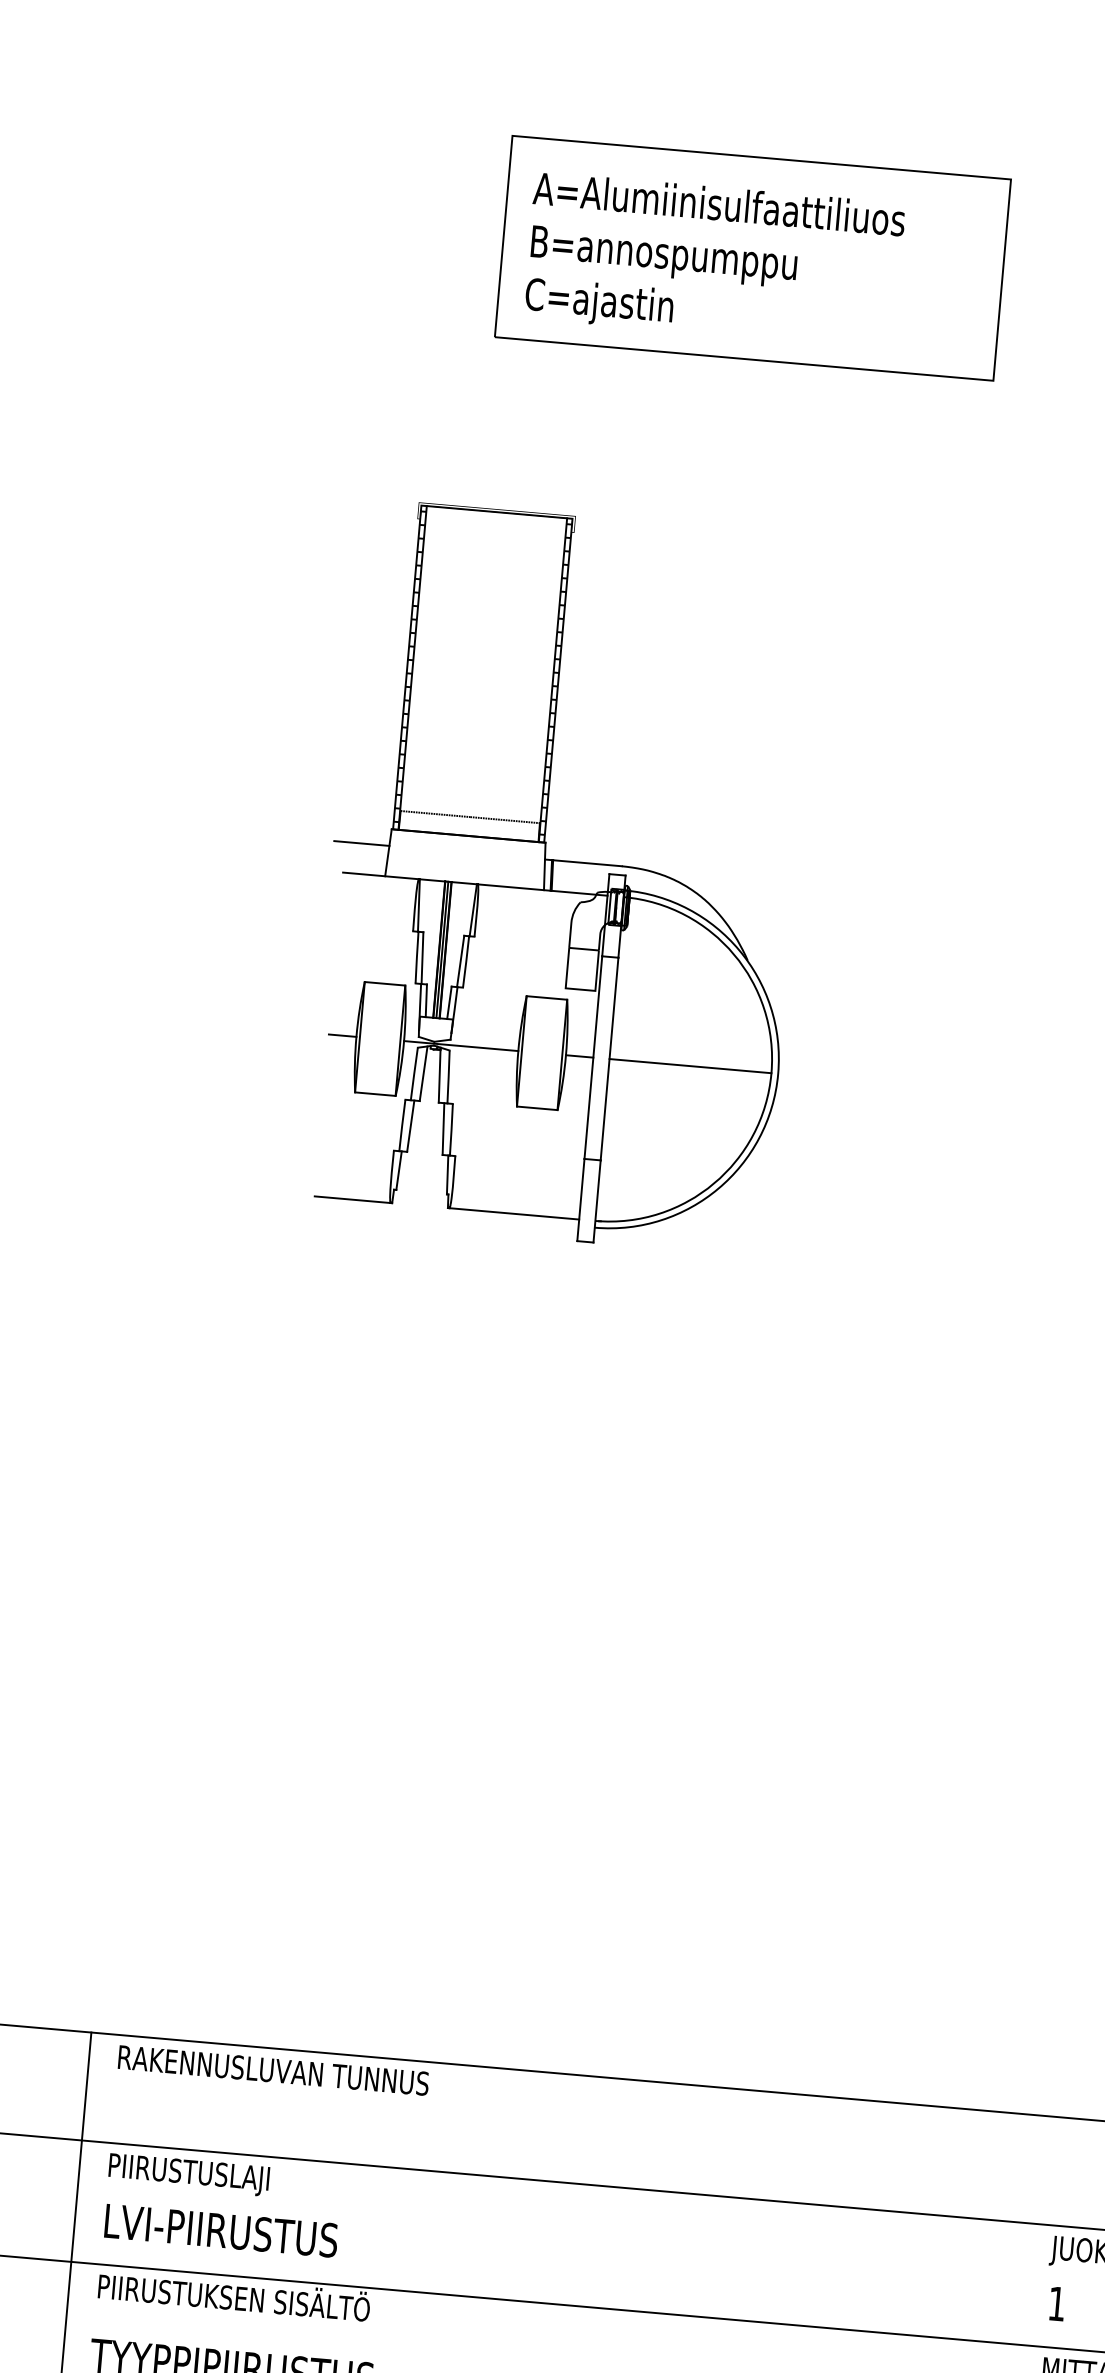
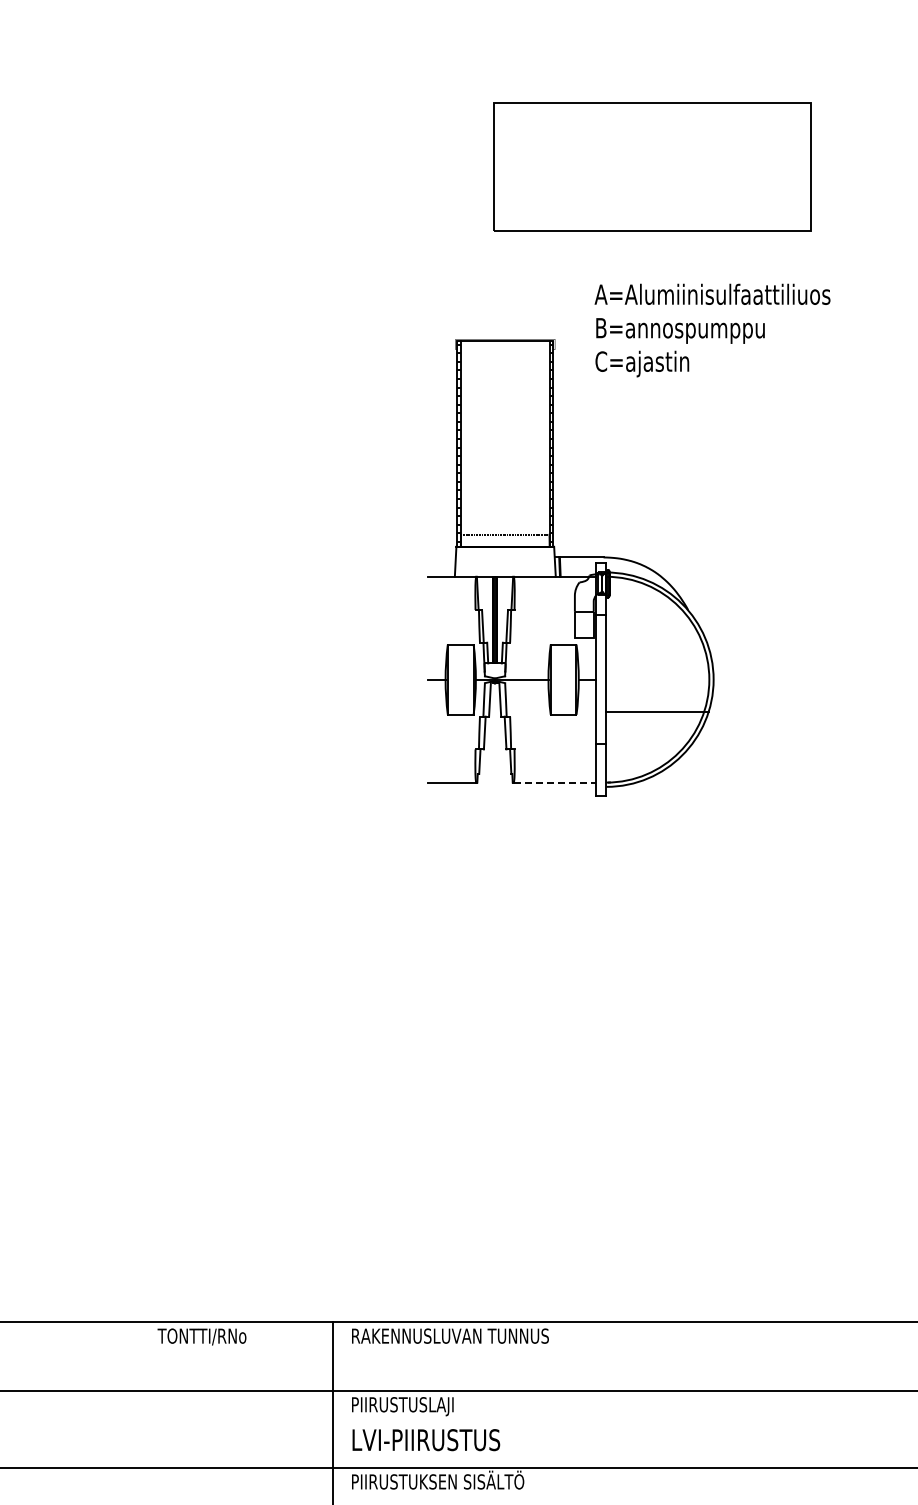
text: (714, 260) -> (712, 330), moved
line: (360, 843) -> (437, 557), removed
line: (689, 1065) -> (657, 711), moved
line: (515, 1213) -> (555, 782), solid -> dashed

